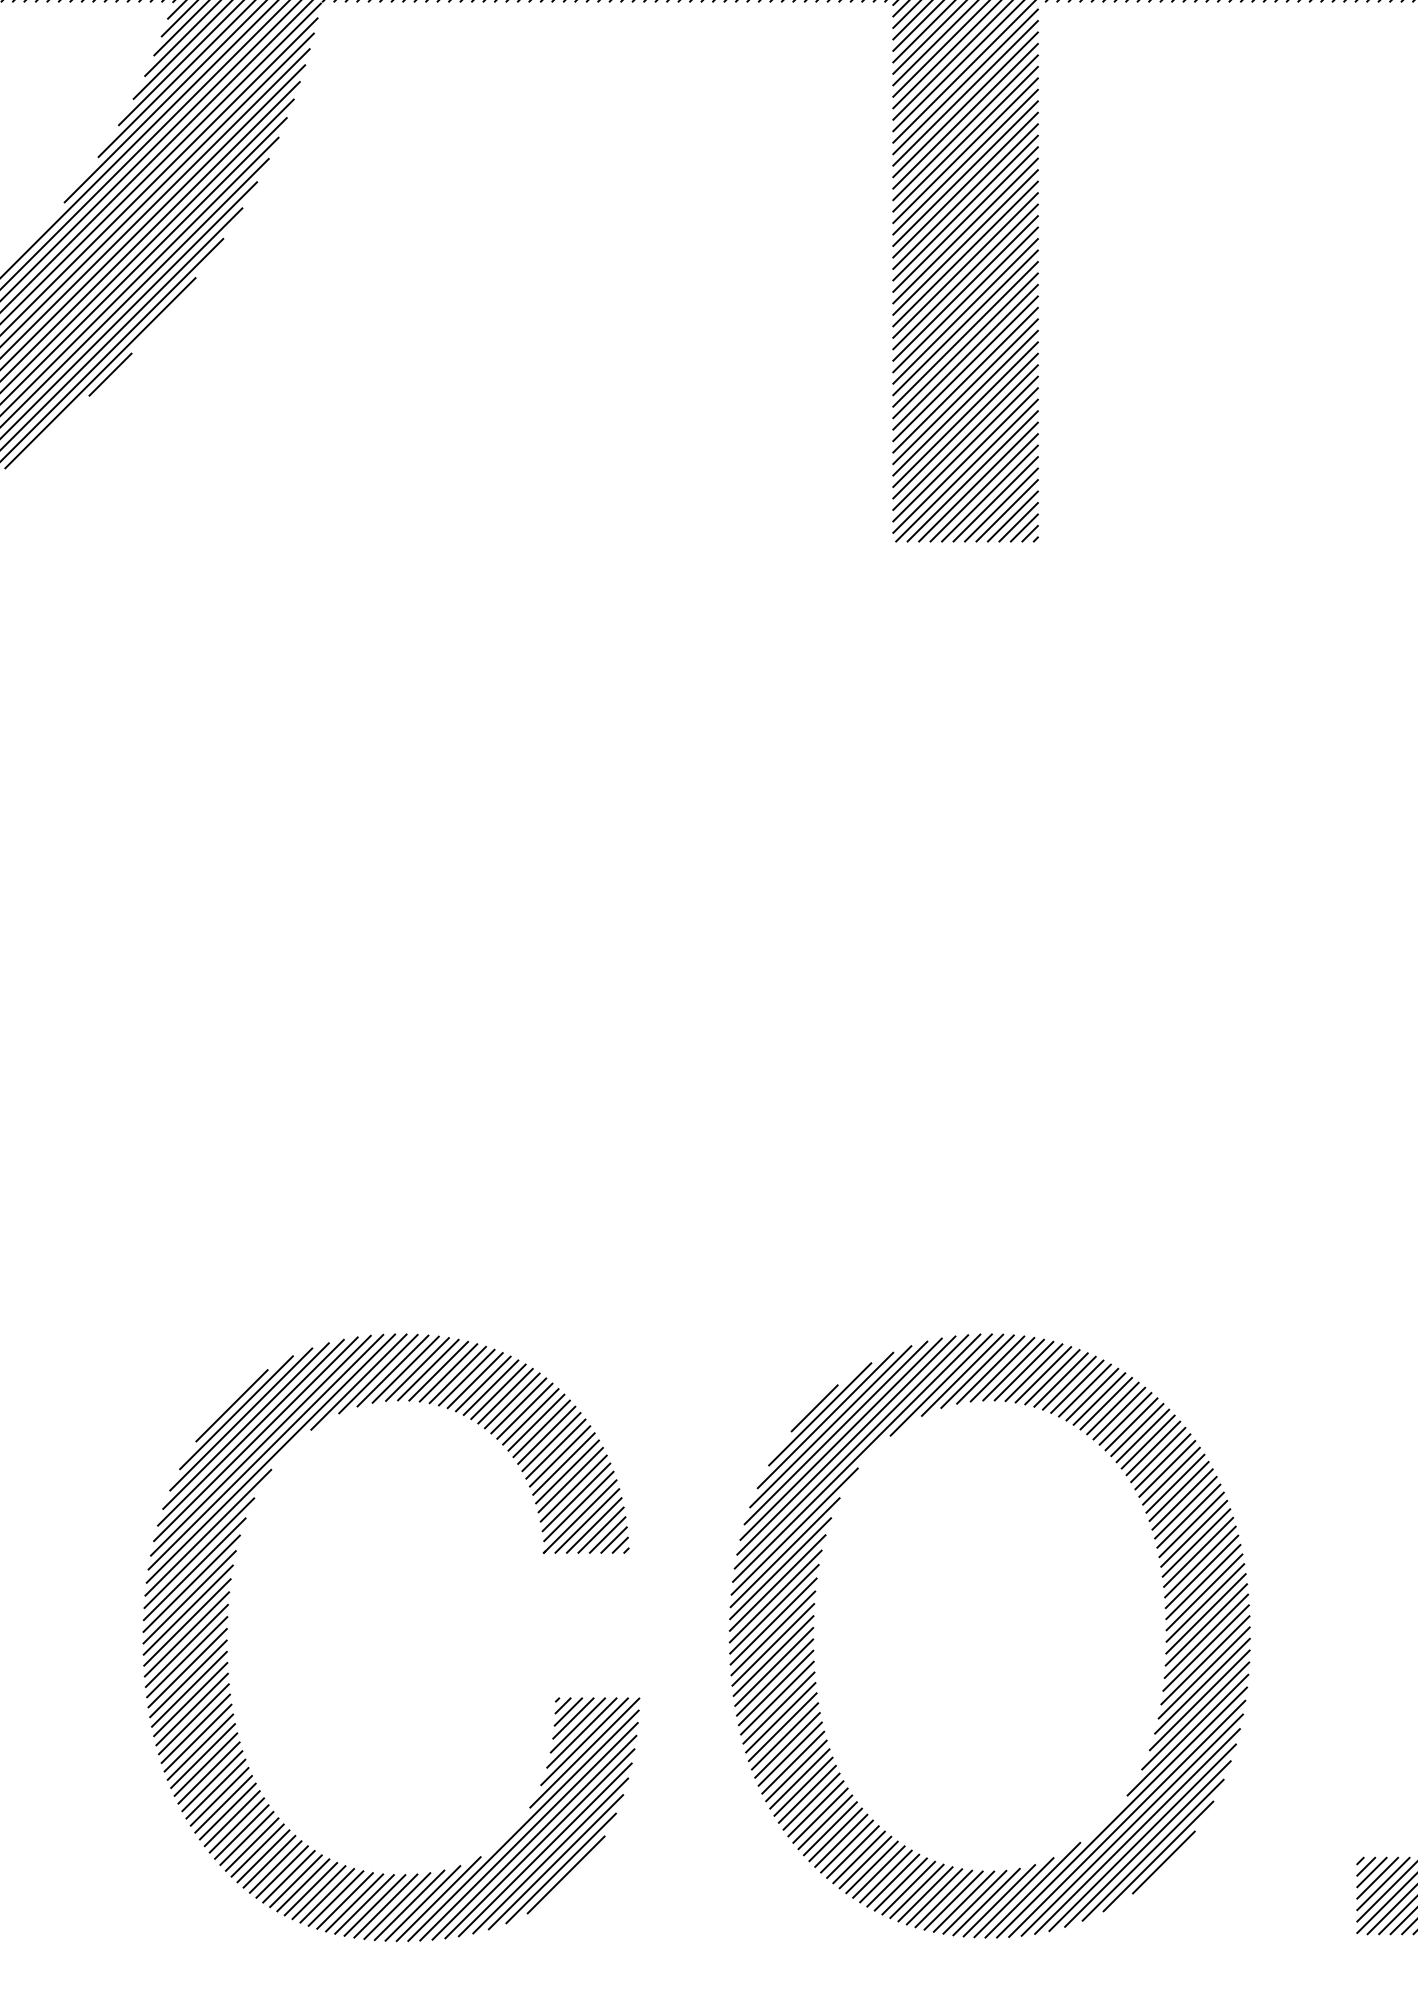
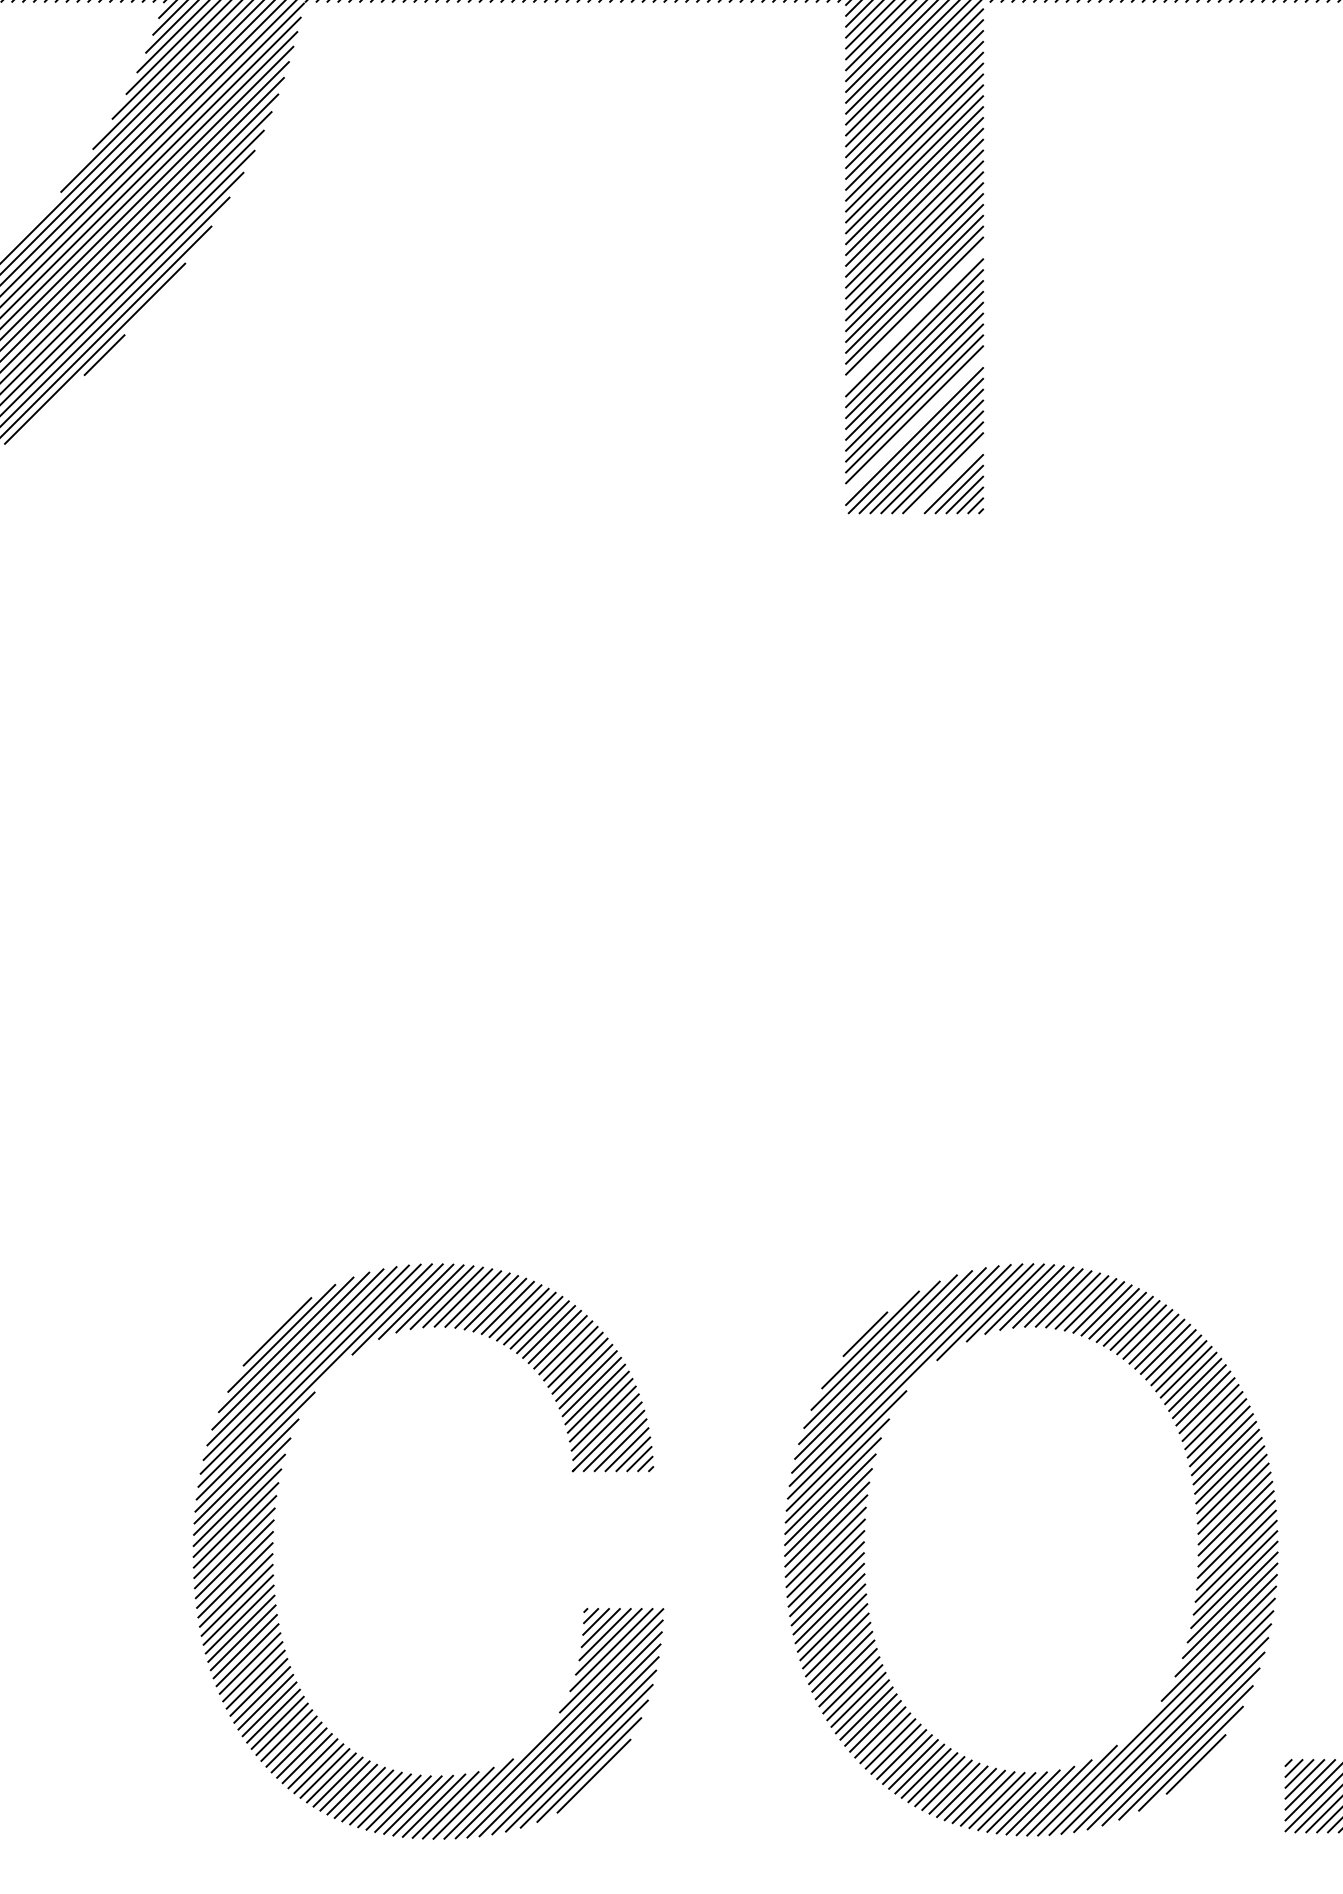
line: (965, 334) -> (914, 317), removed
line: (965, 448) -> (914, 425), removed
line: (1001, 504) -> (948, 478), removed
part: (227, 1639) -> (273, 1553), moved
part: (814, 1639) -> (865, 1553), moved

